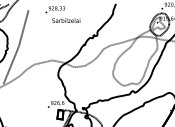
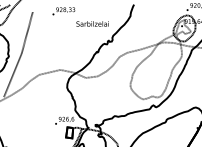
text: (66, 20) -> (92, 23), moved

